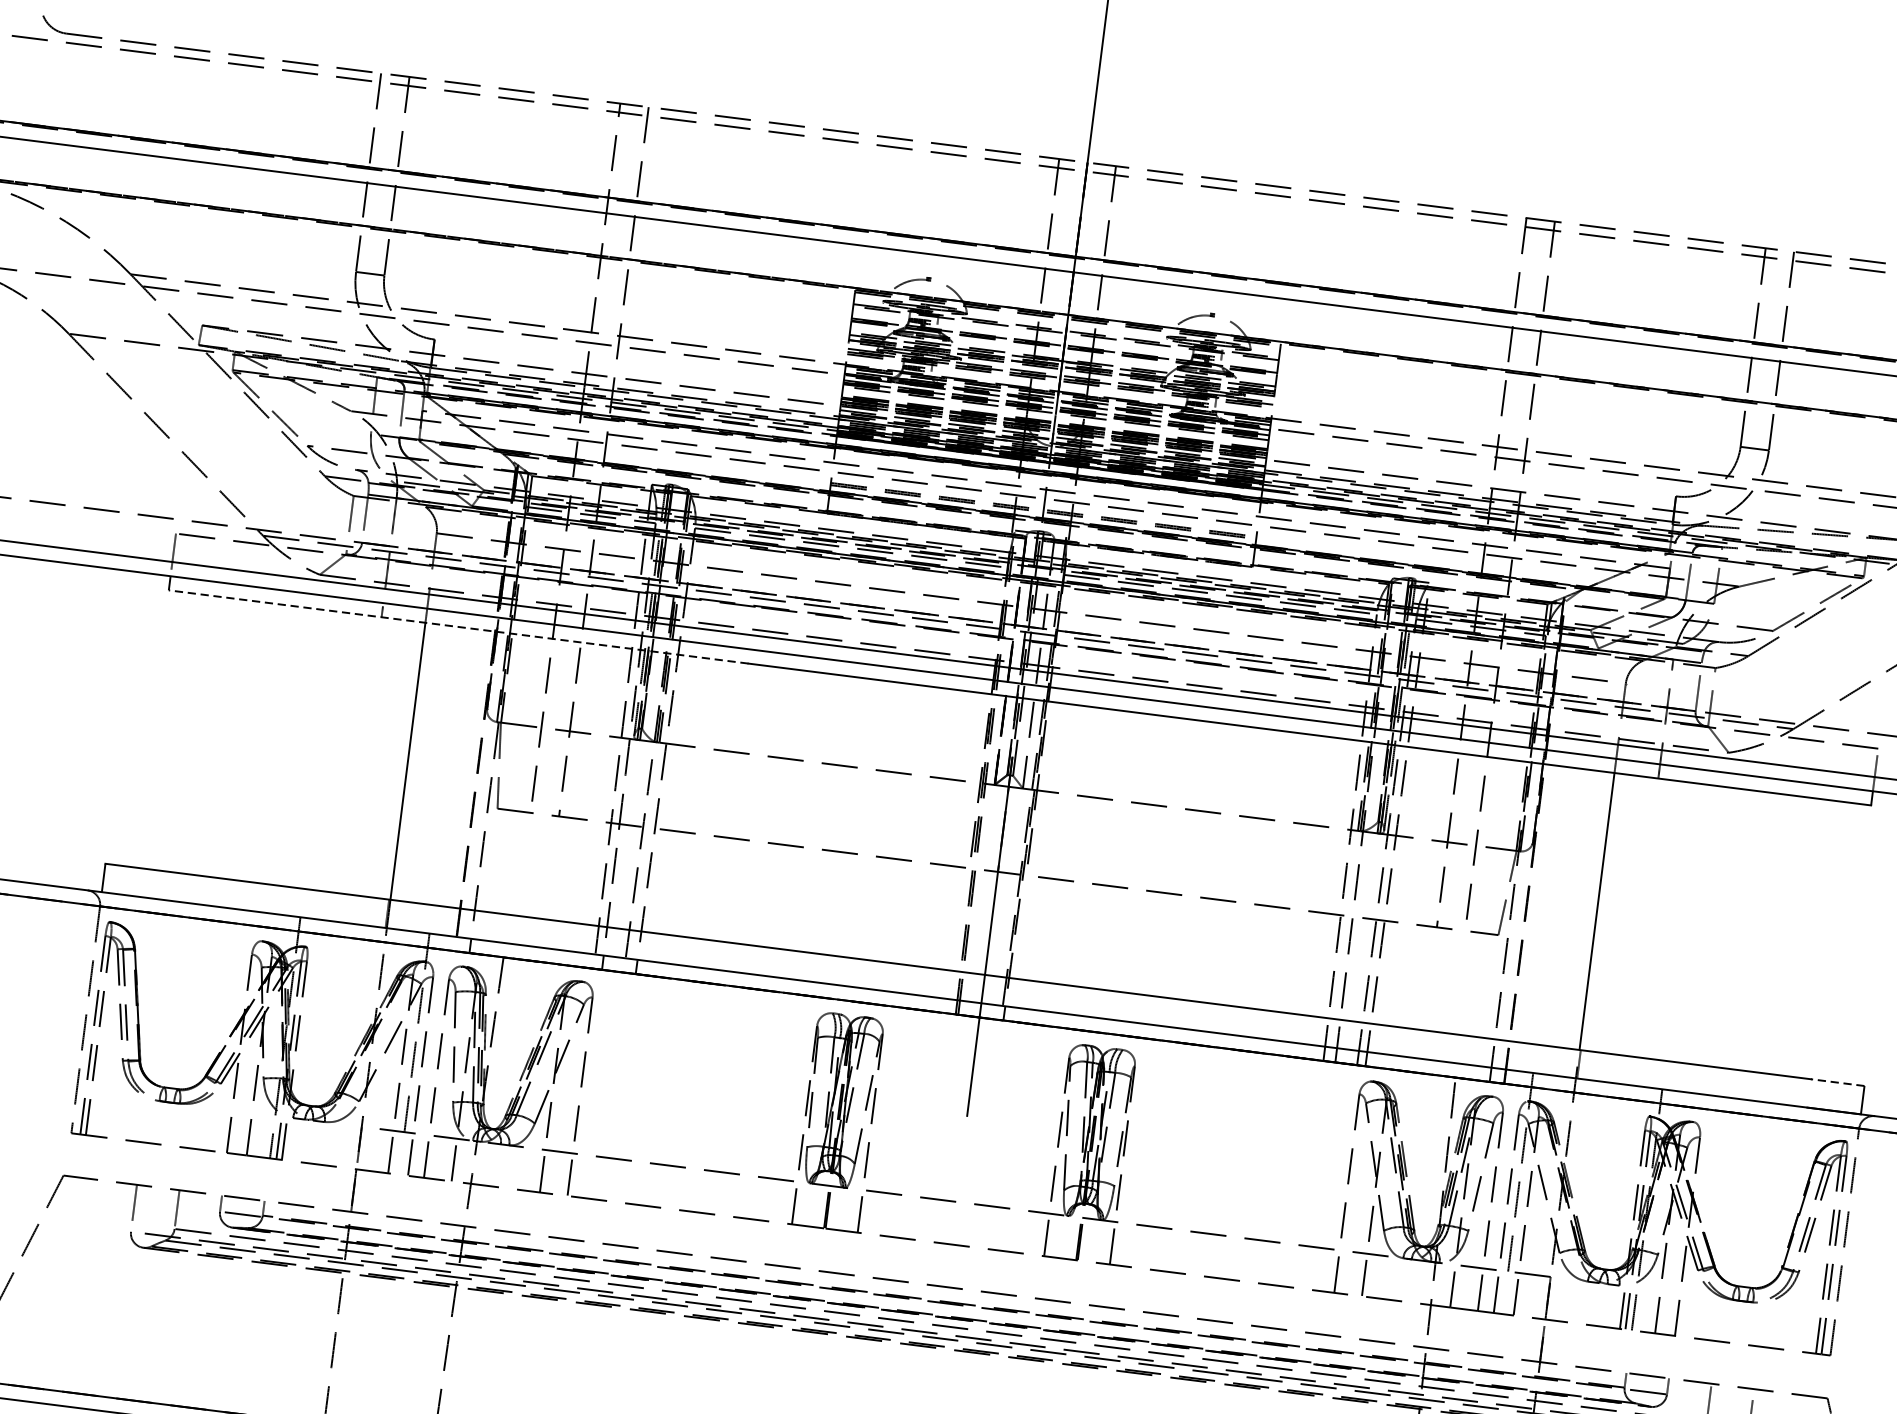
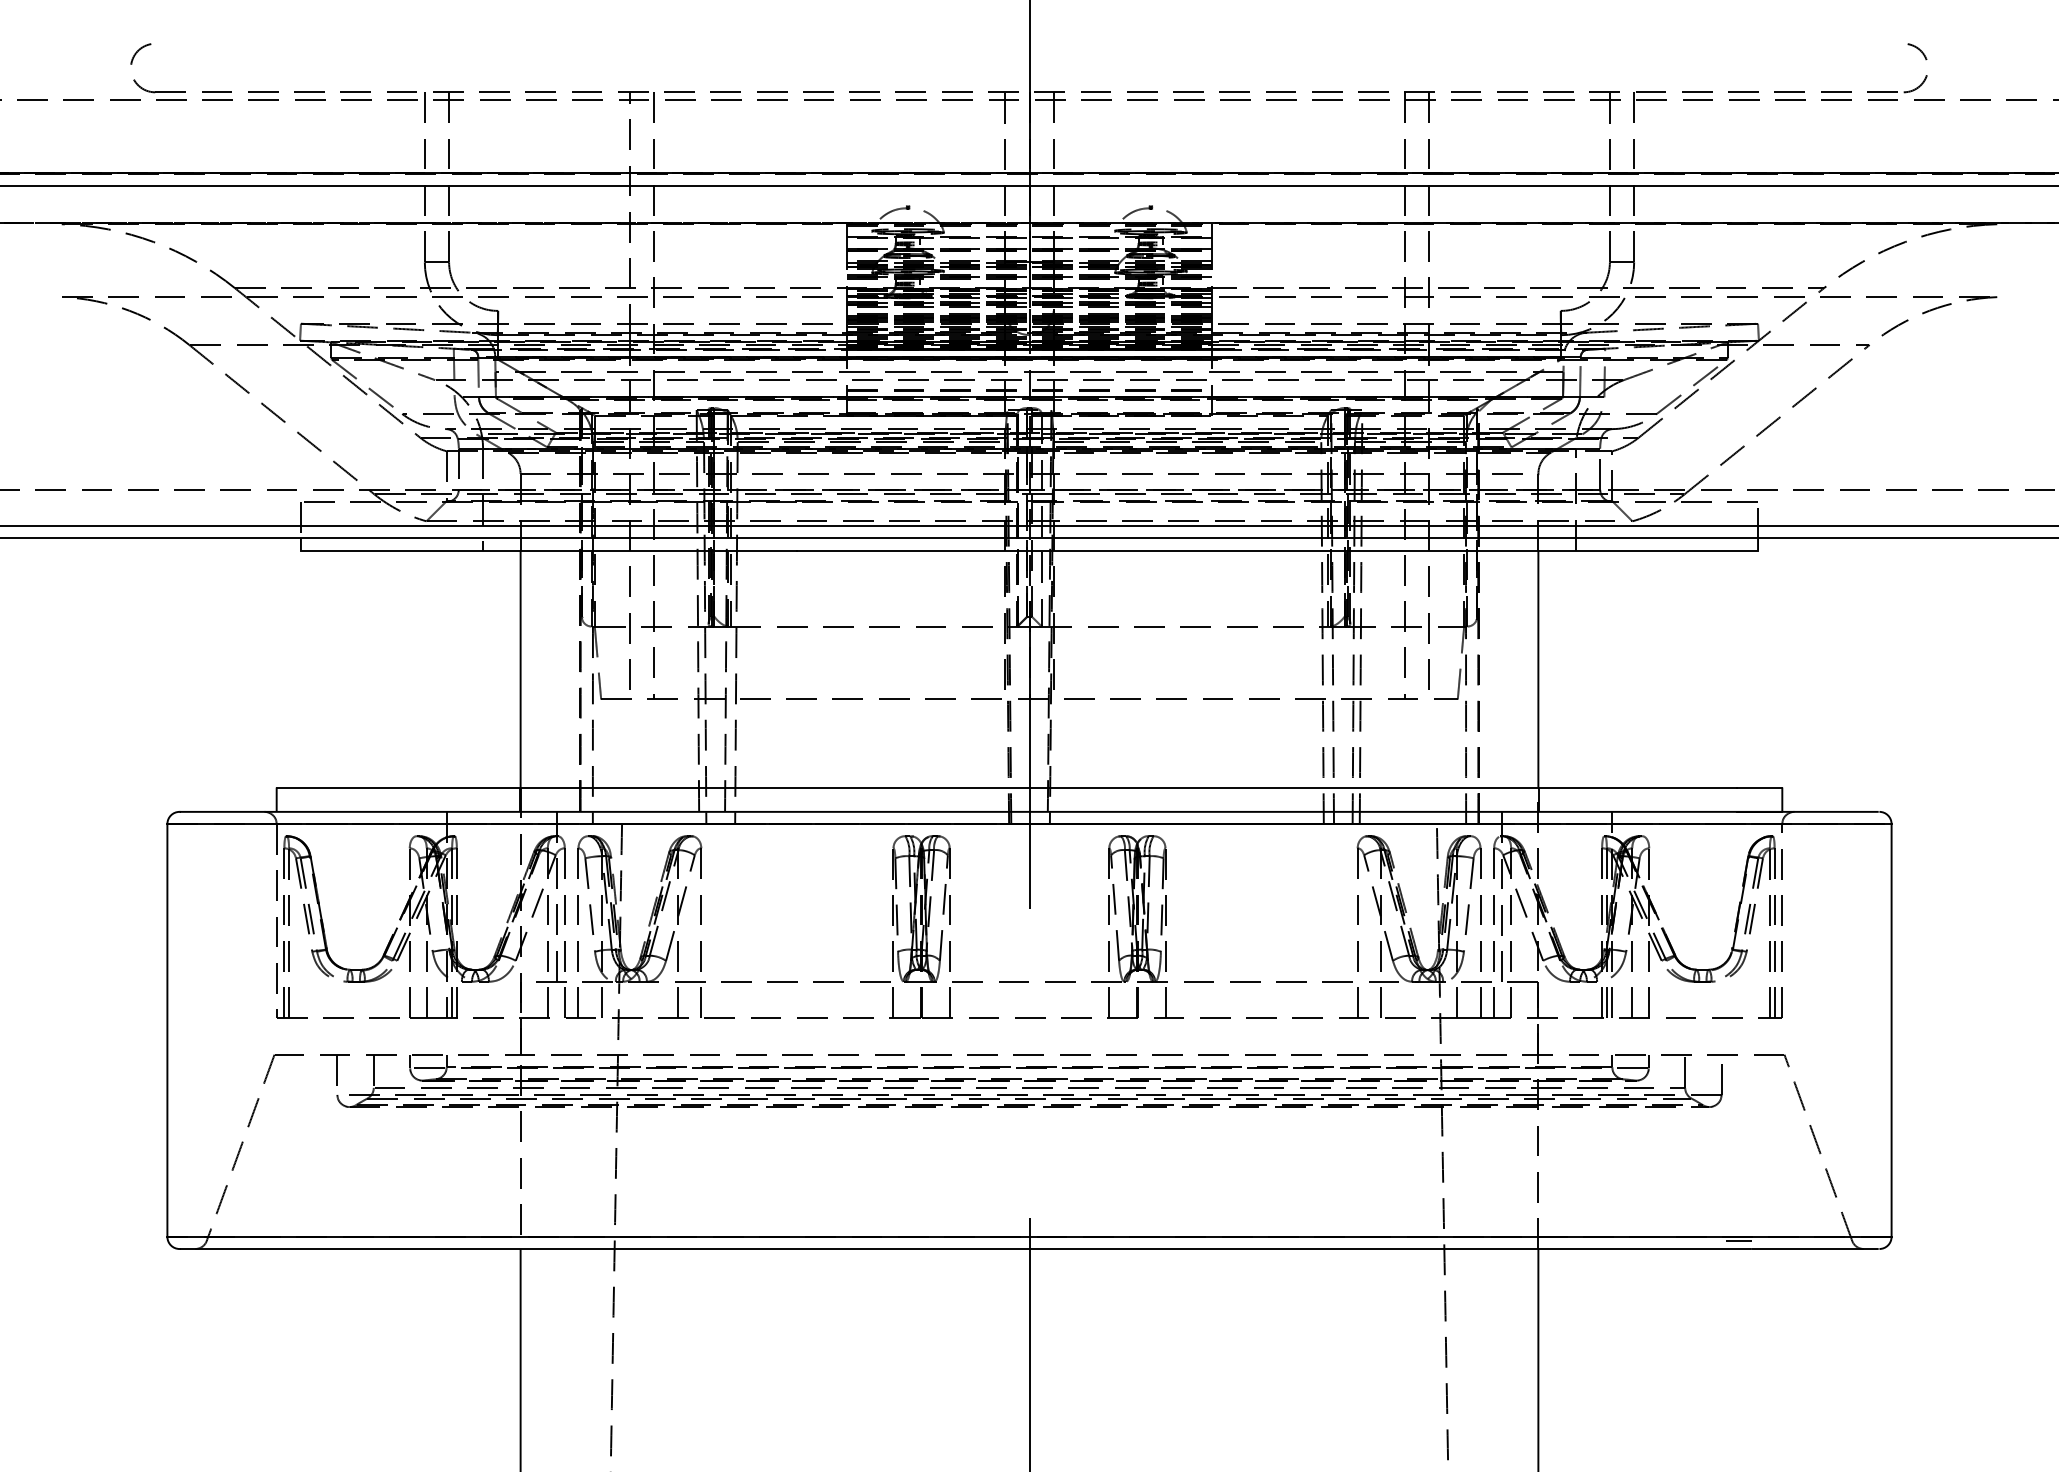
line: (458, 626) -> (548, 550), dashed -> solid
line: (1837, 1082) -> (1759, 787), dashed -> solid

